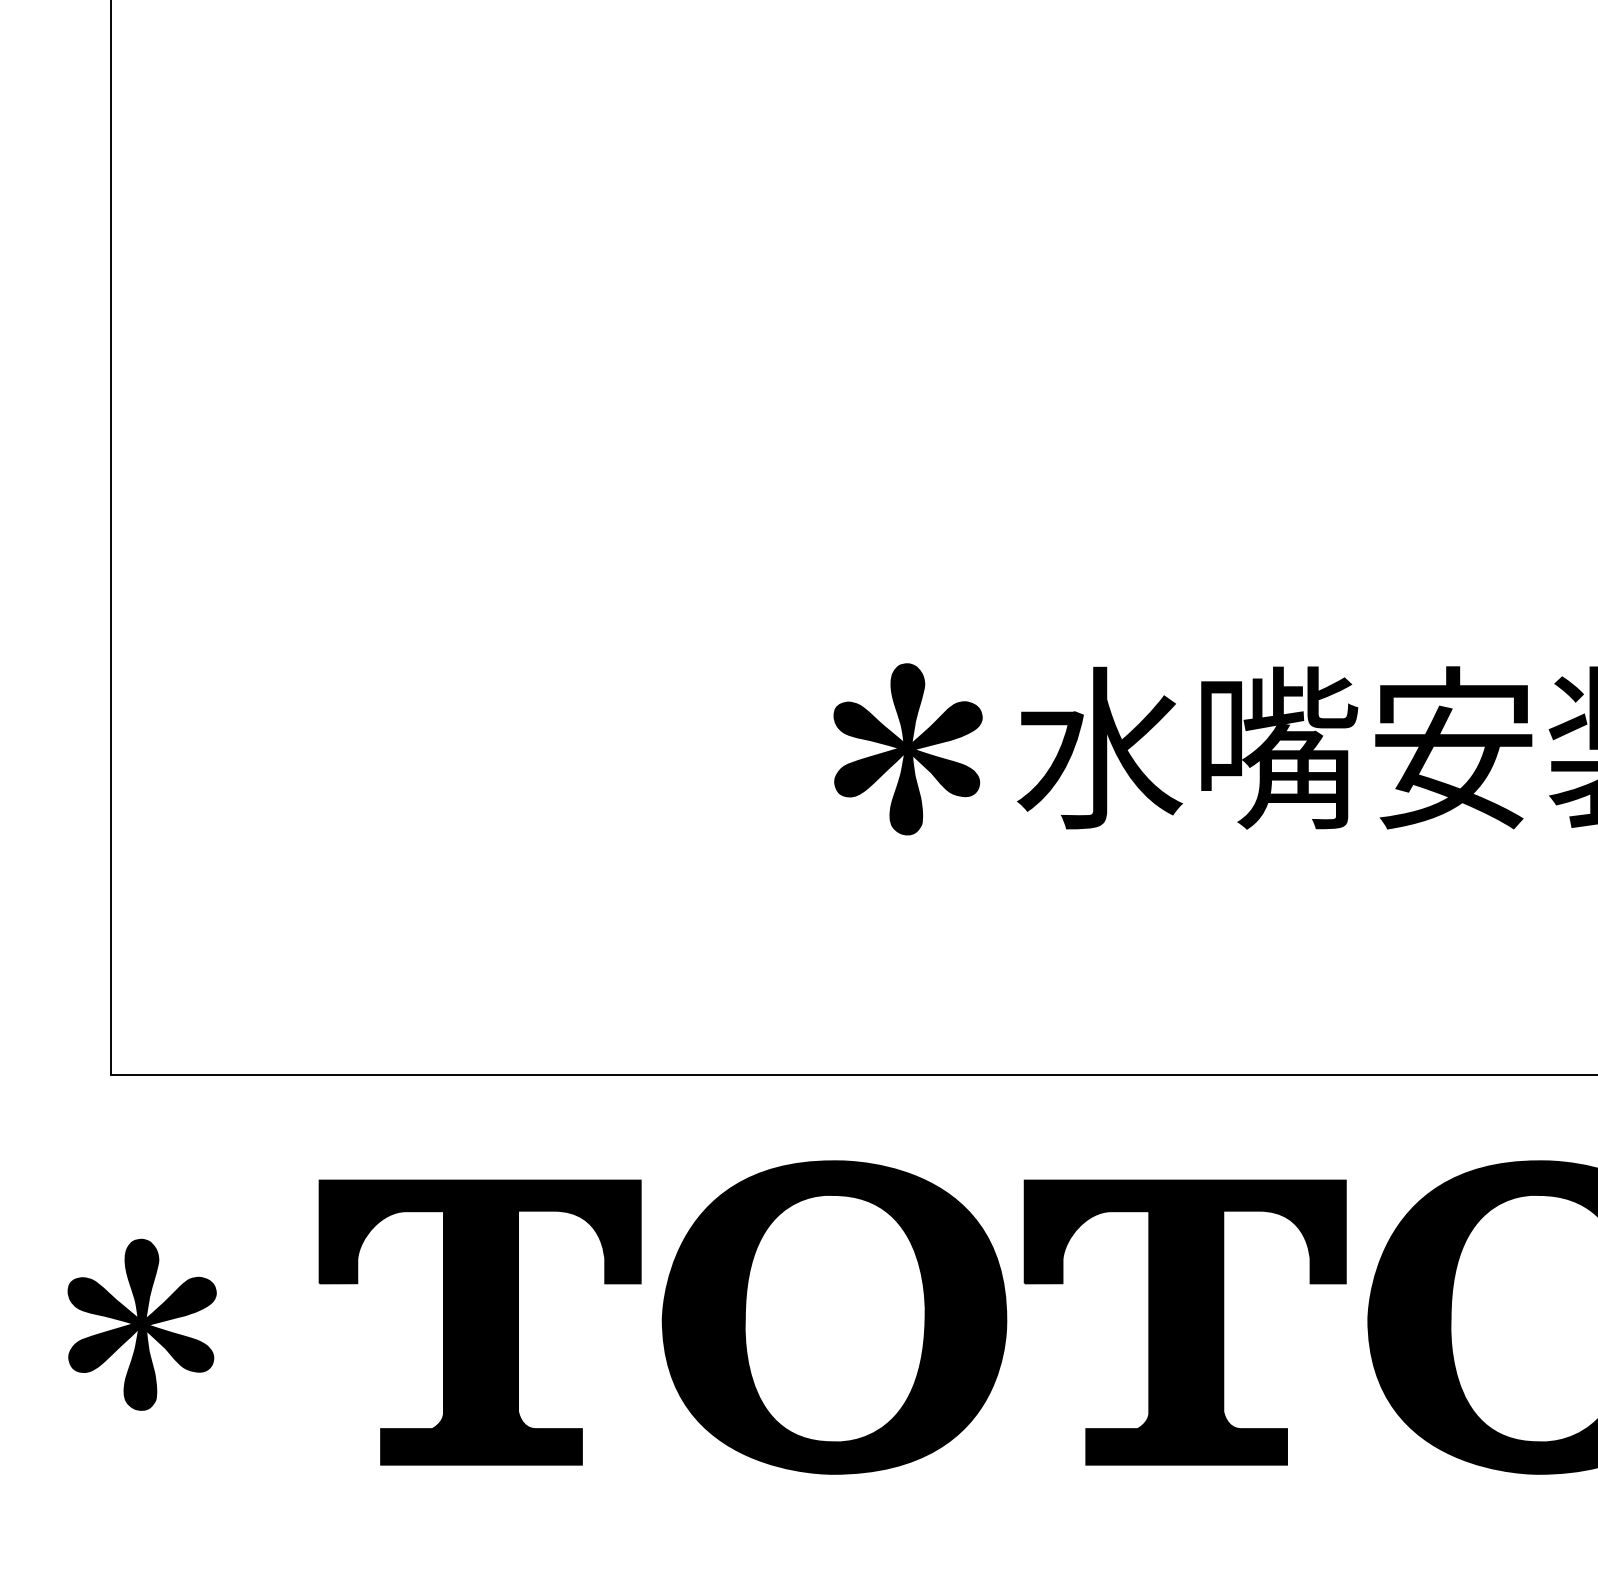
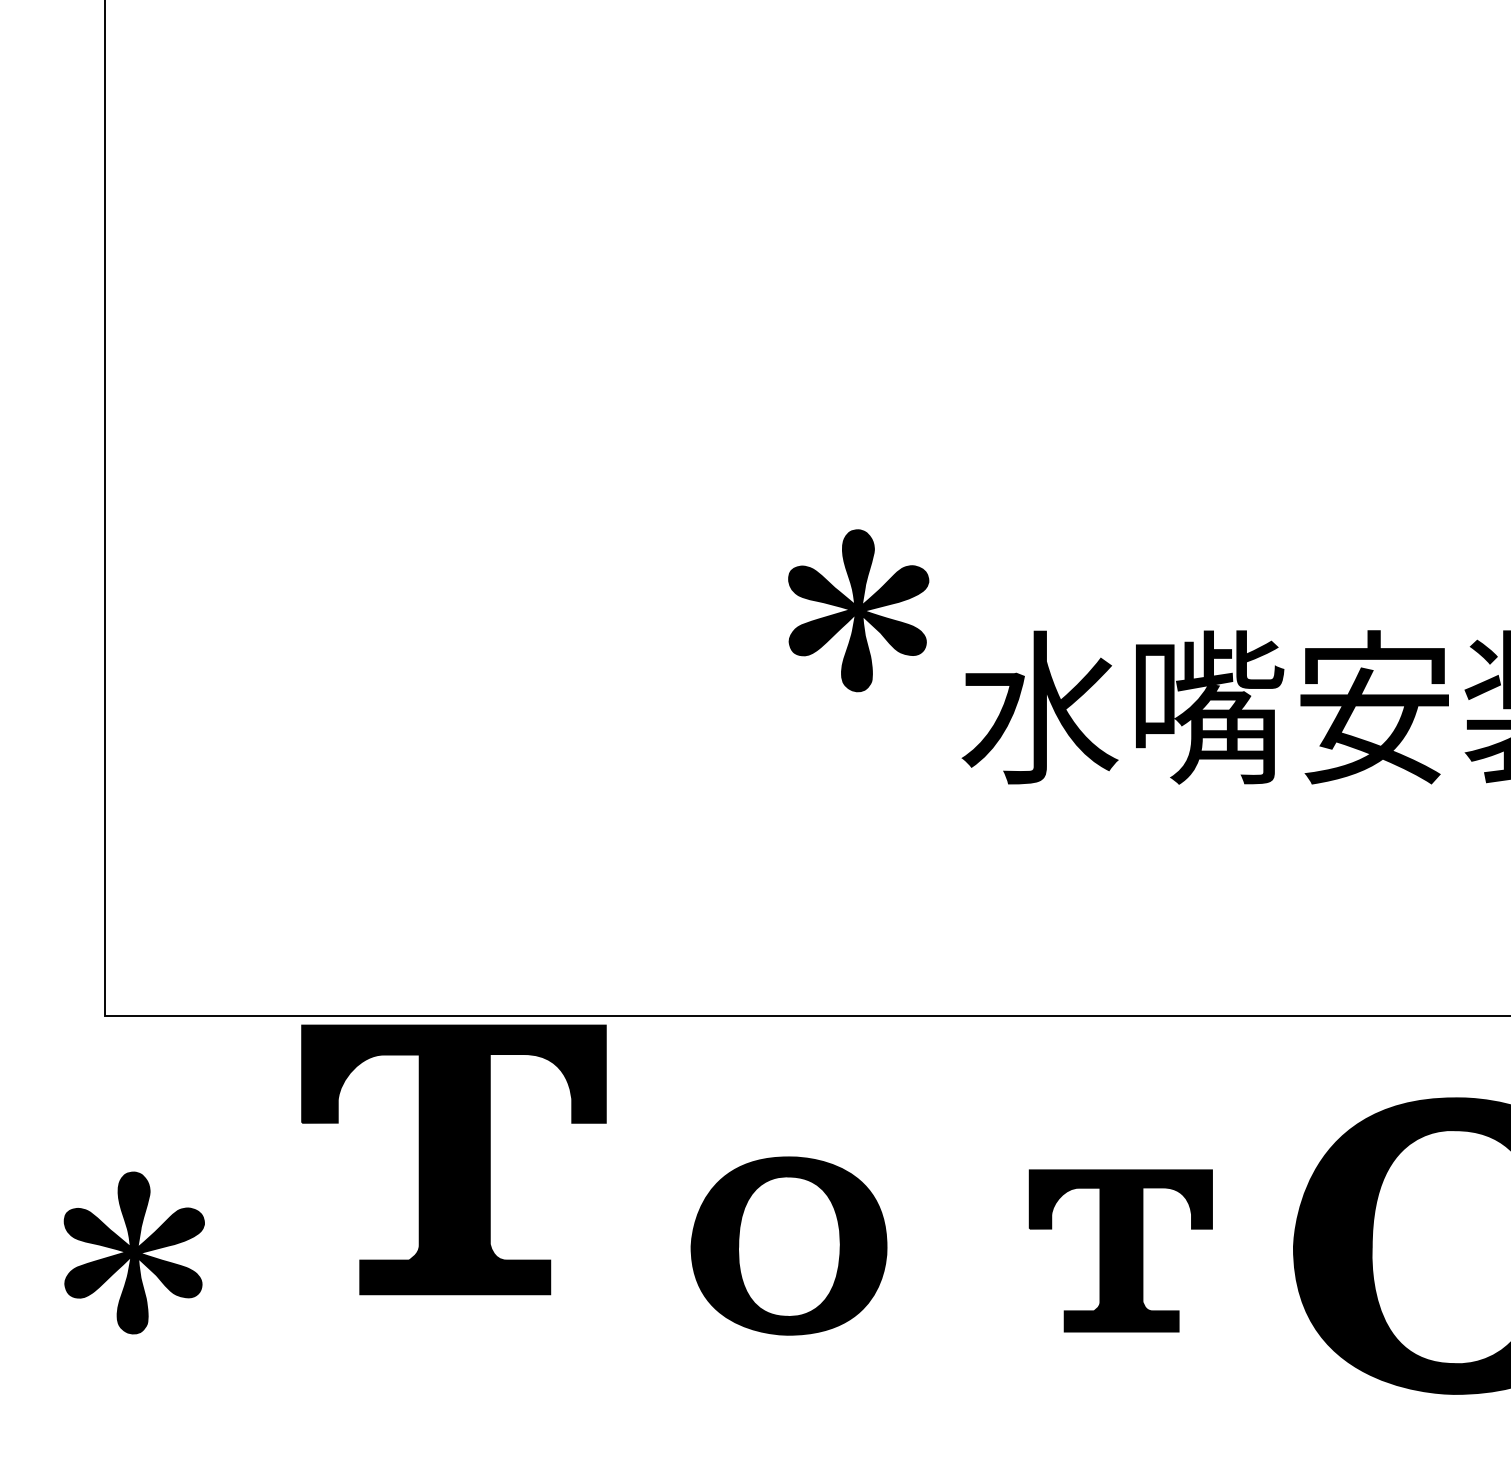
part: (907, 749) -> (858, 610), moved
part: (833, 1316) -> (788, 1245), size x0.6
part: (479, 1322) -> (453, 1159), moved
part: (1184, 1322) -> (1120, 1250), size x0.6

